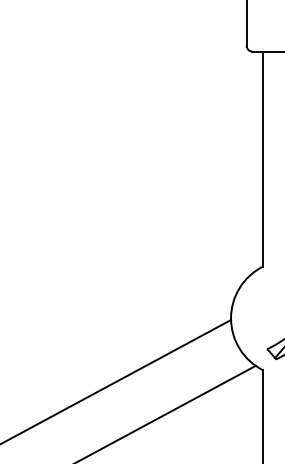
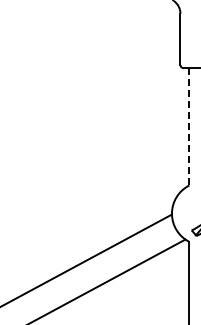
line: (263, 158) -> (189, 126), solid -> dashed

